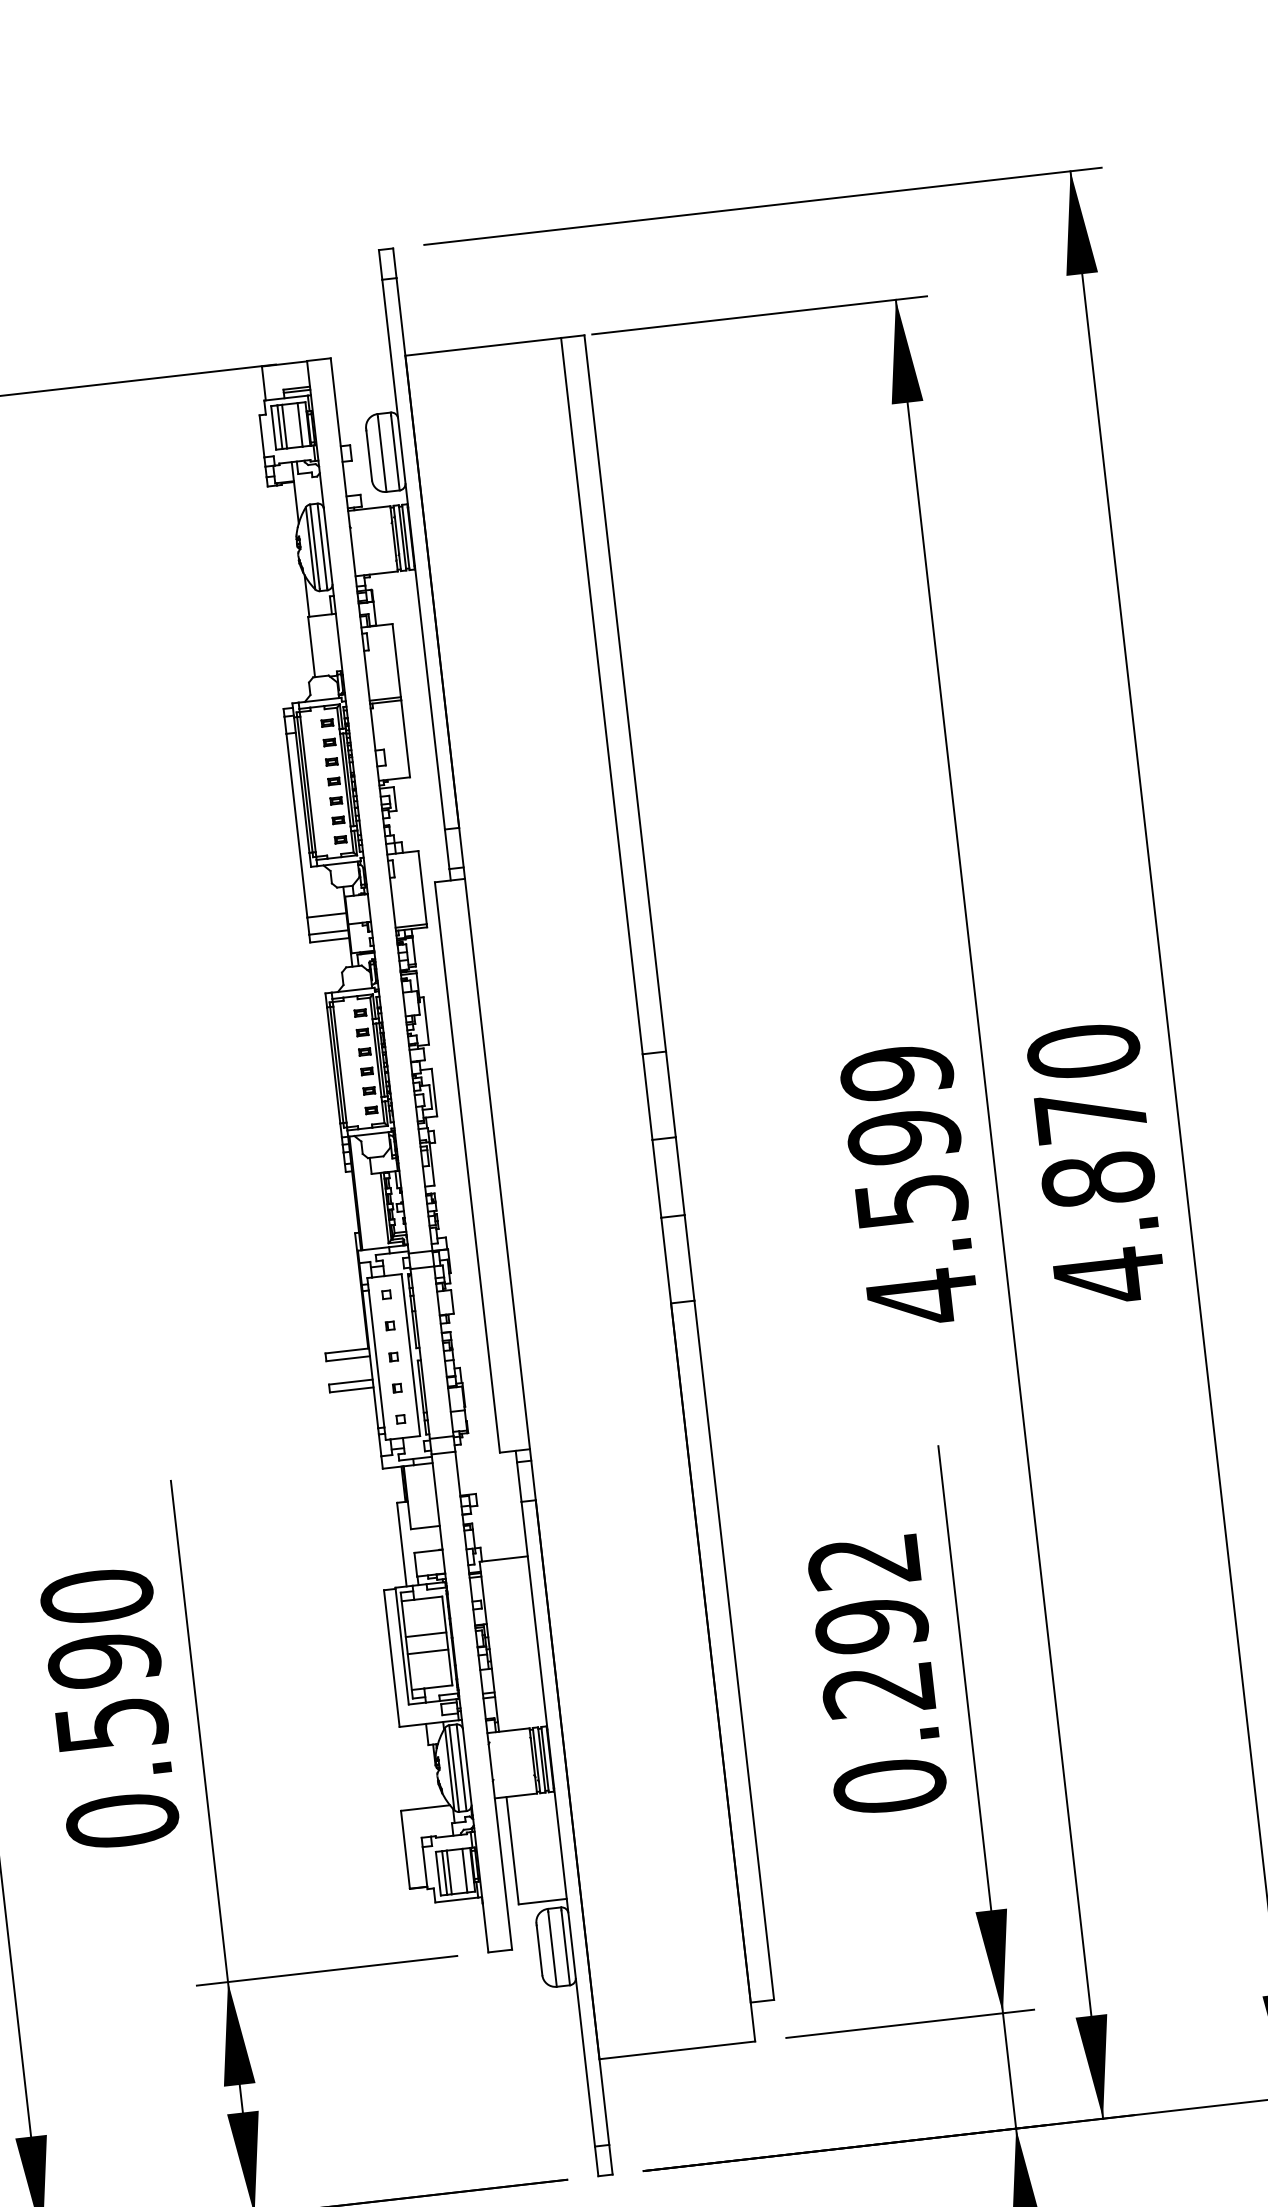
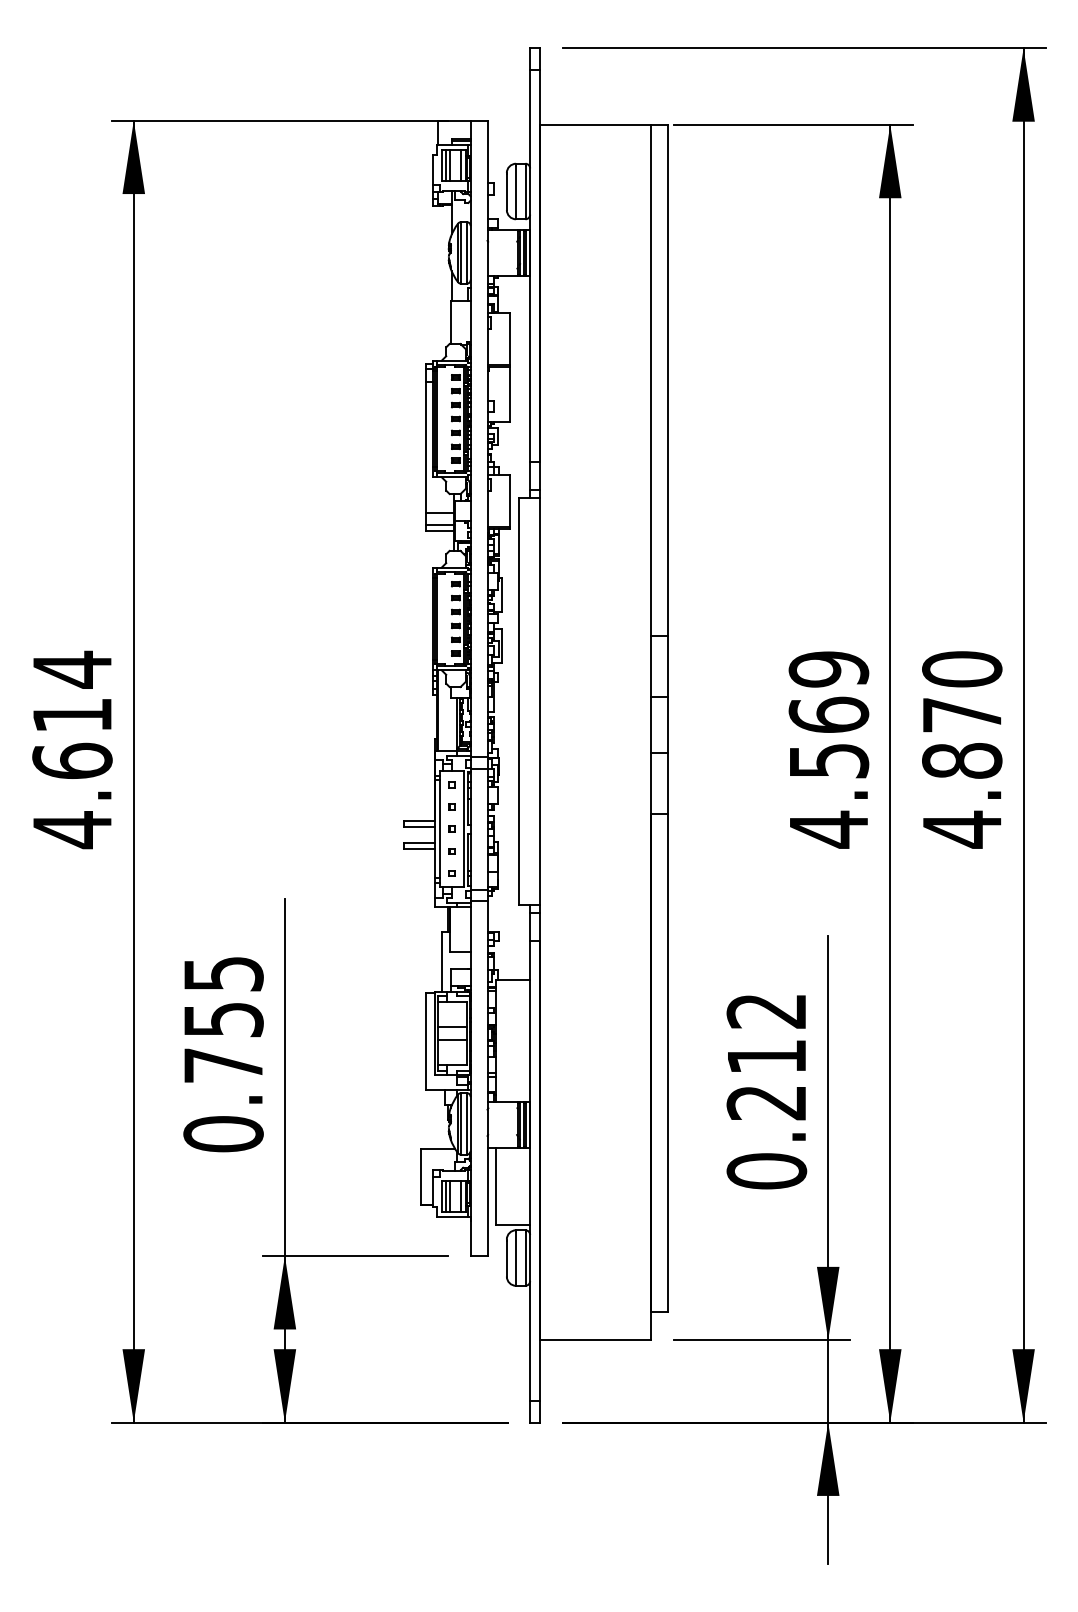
text: (903, 1136) -> (828, 714), 4.599 -> 4.569
text: (871, 1626) -> (766, 1057), 0.292 -> 0.212
text: (104, 1658) -> (223, 1018), 0.590 -> 0.755

